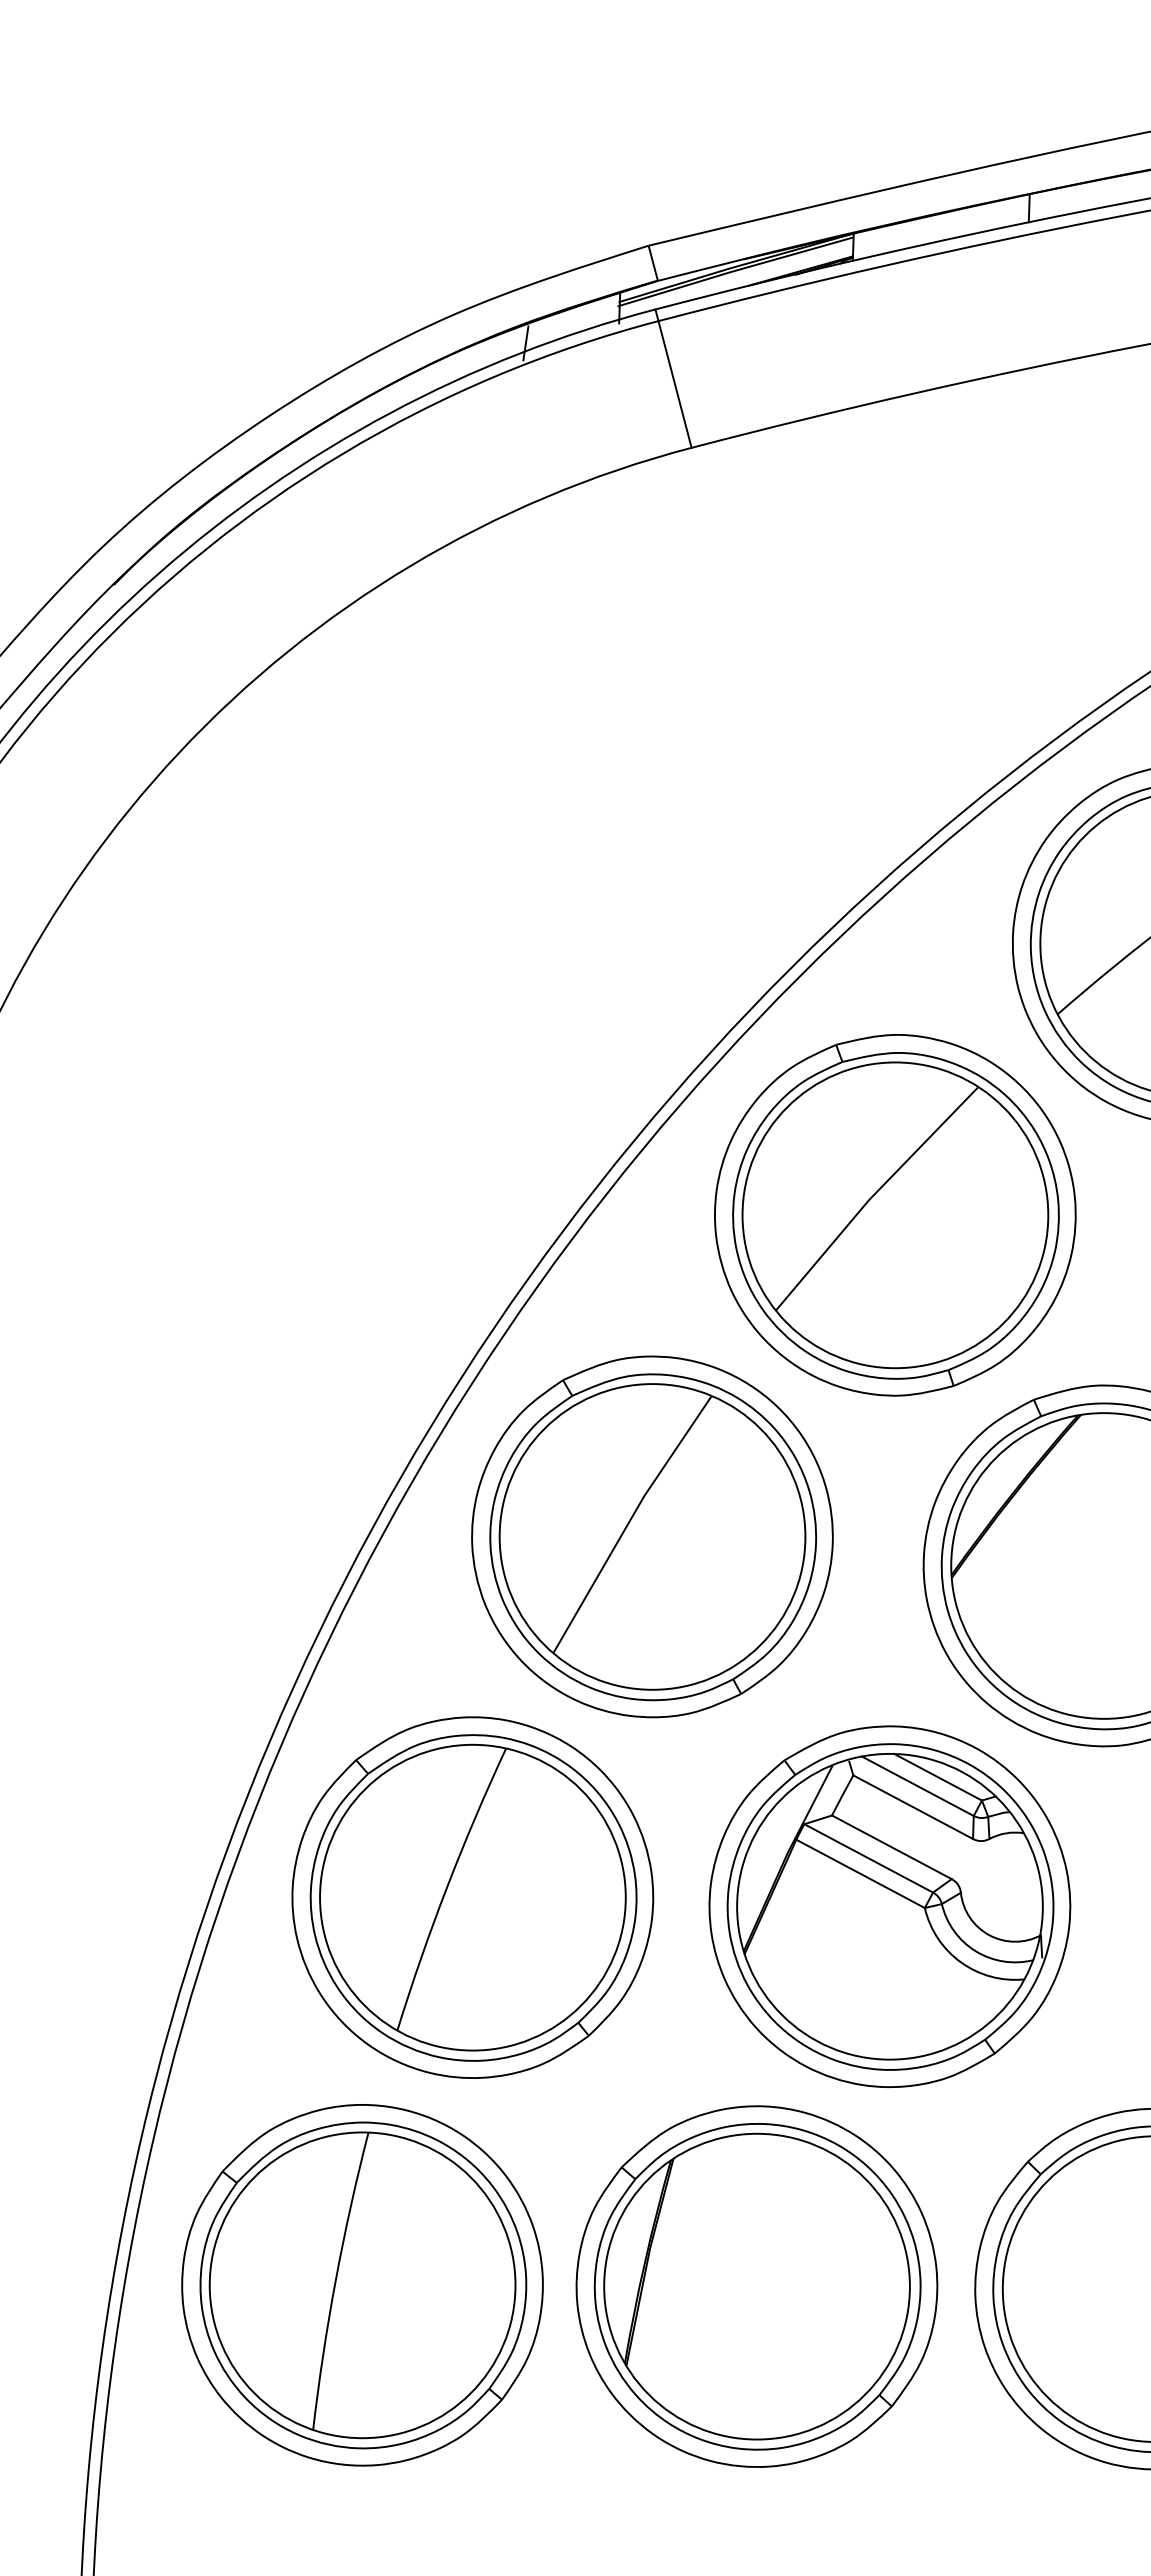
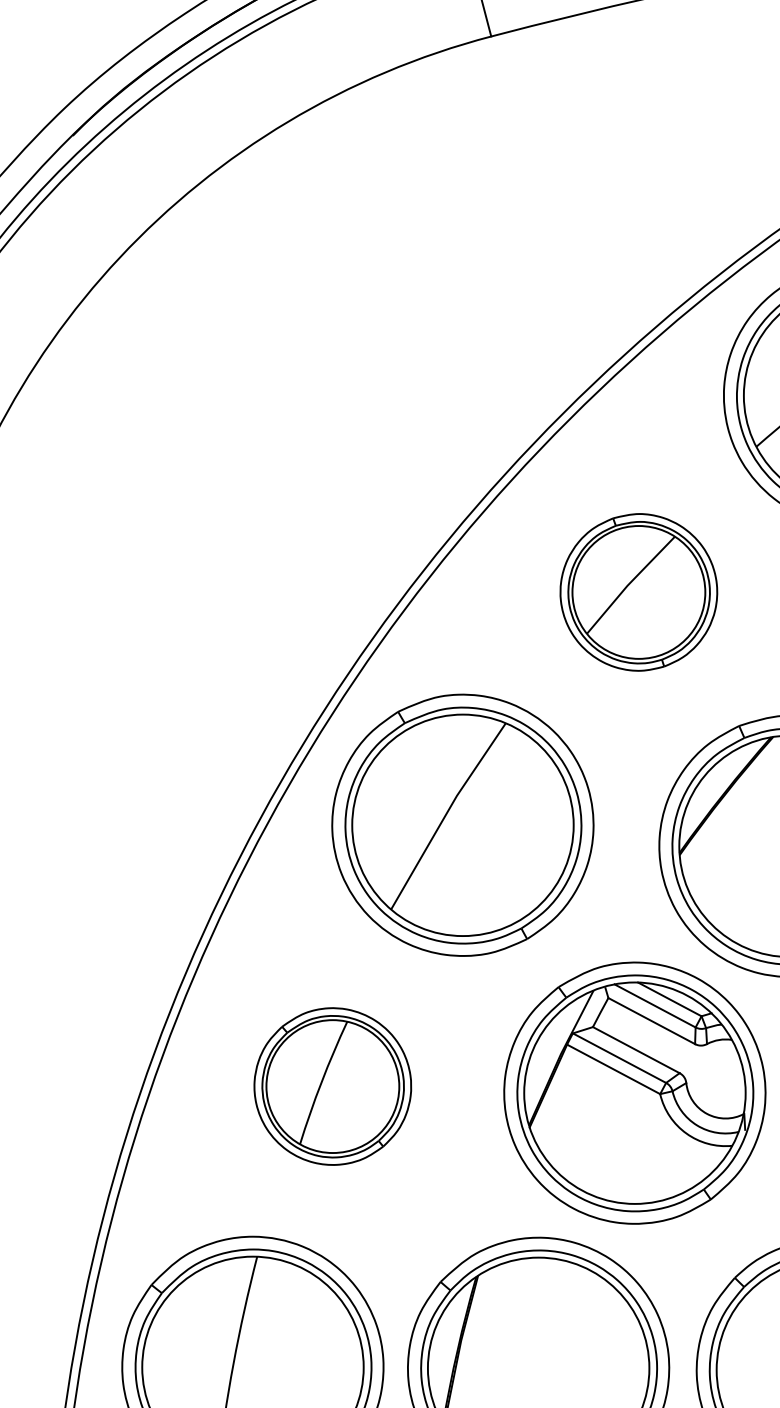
part: (895, 1215) -> (638, 592), size x0.6
part: (472, 1897) -> (332, 1086), size x0.6

